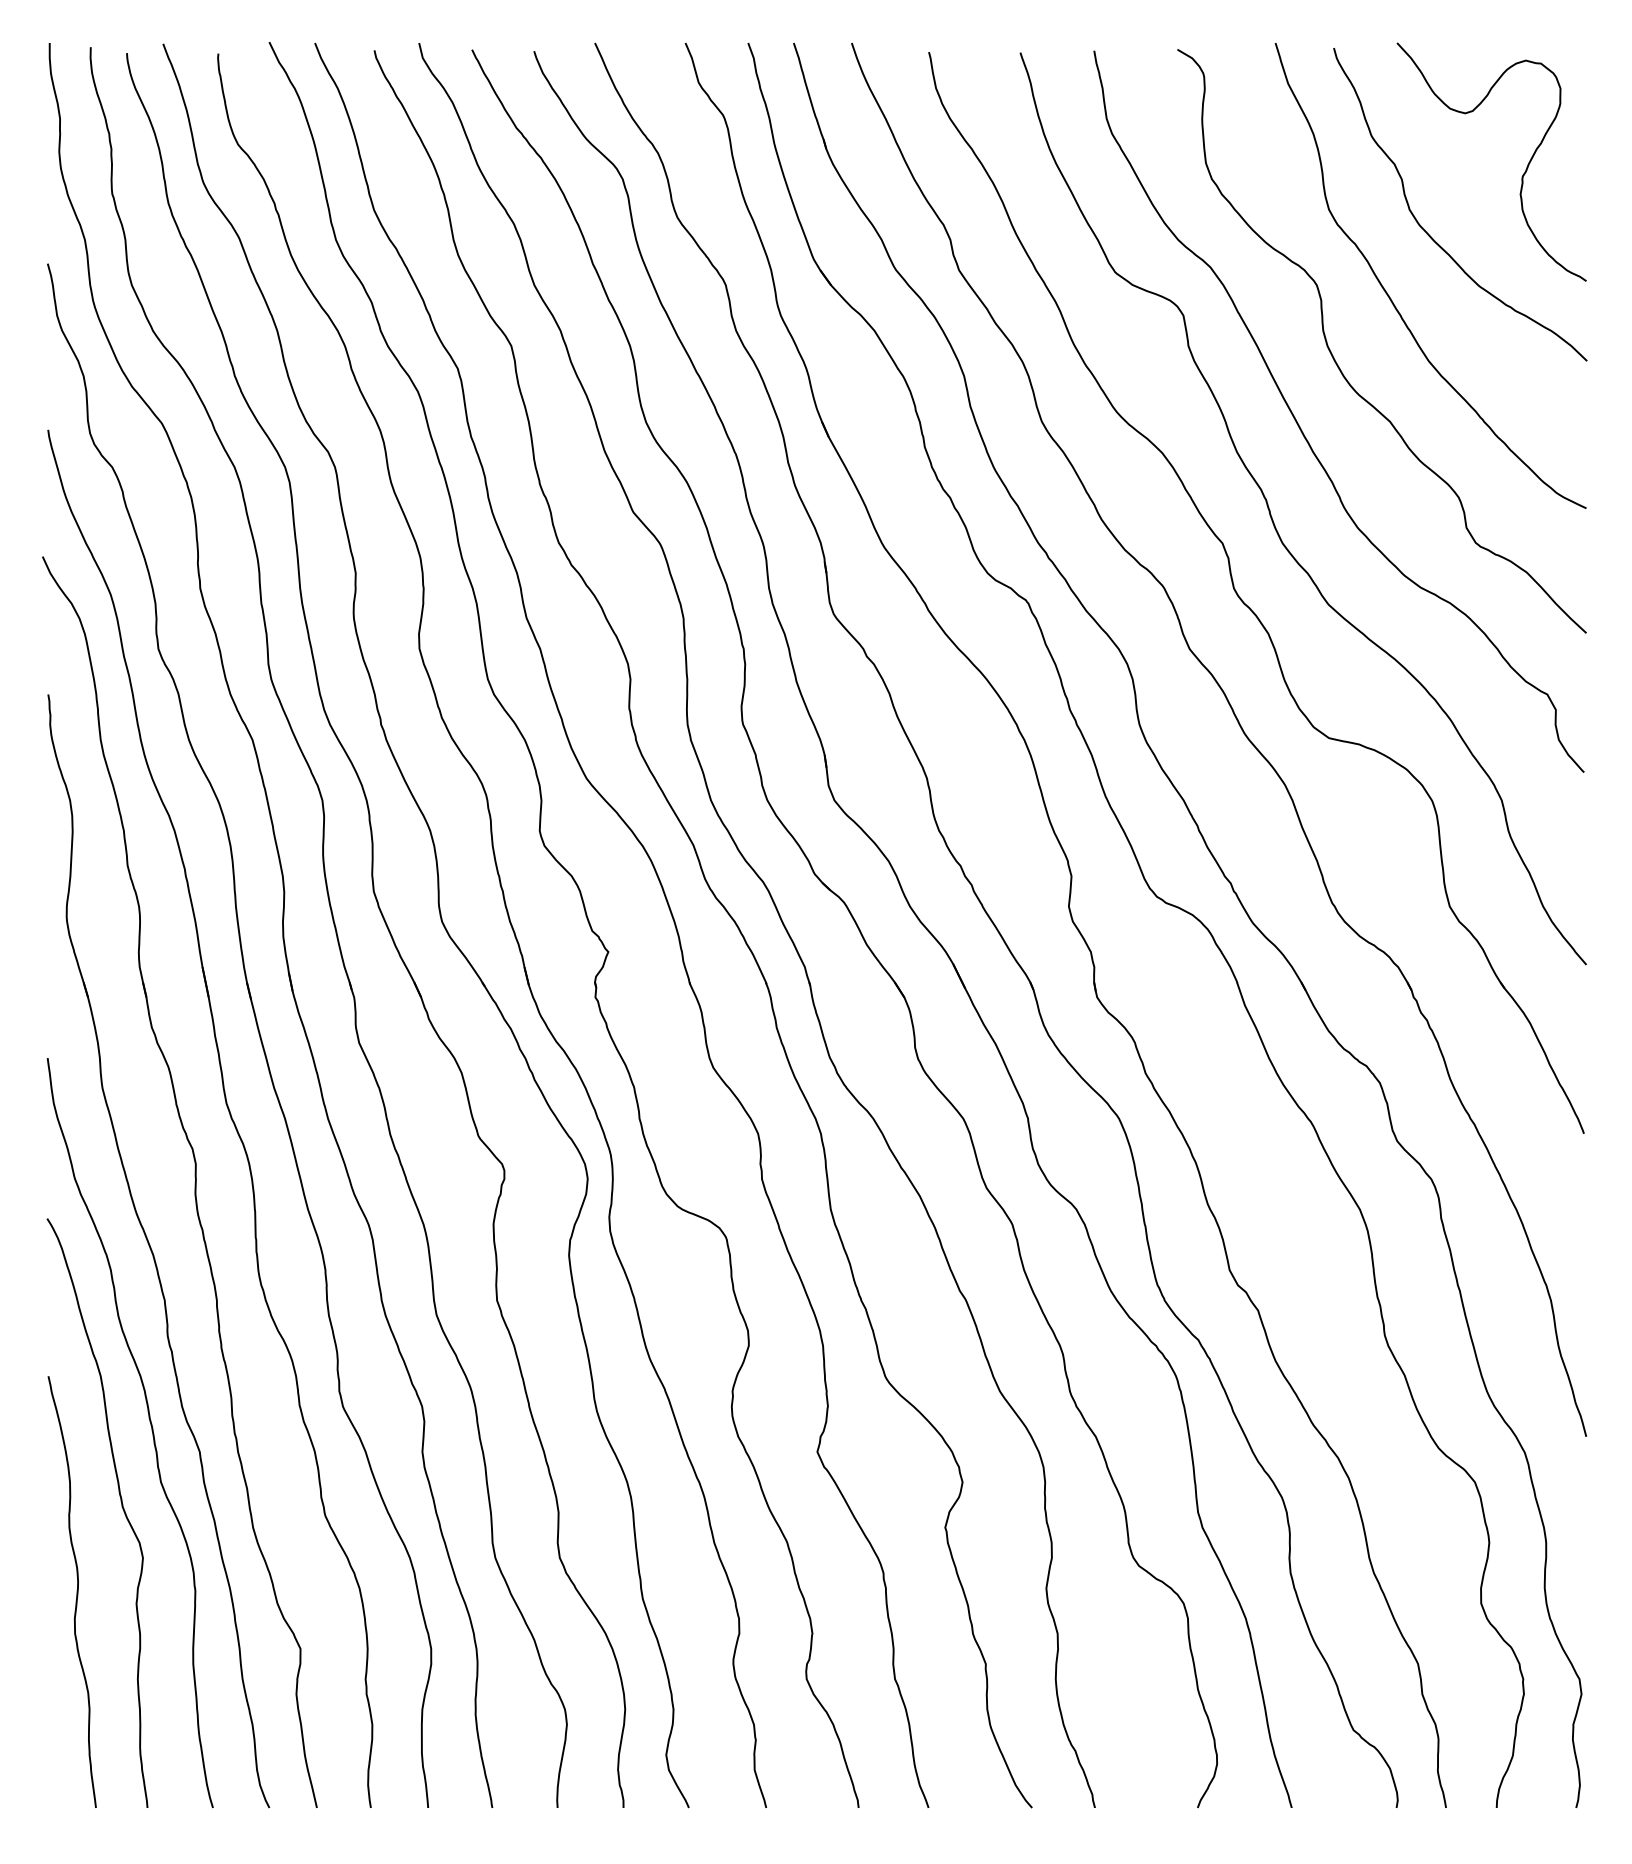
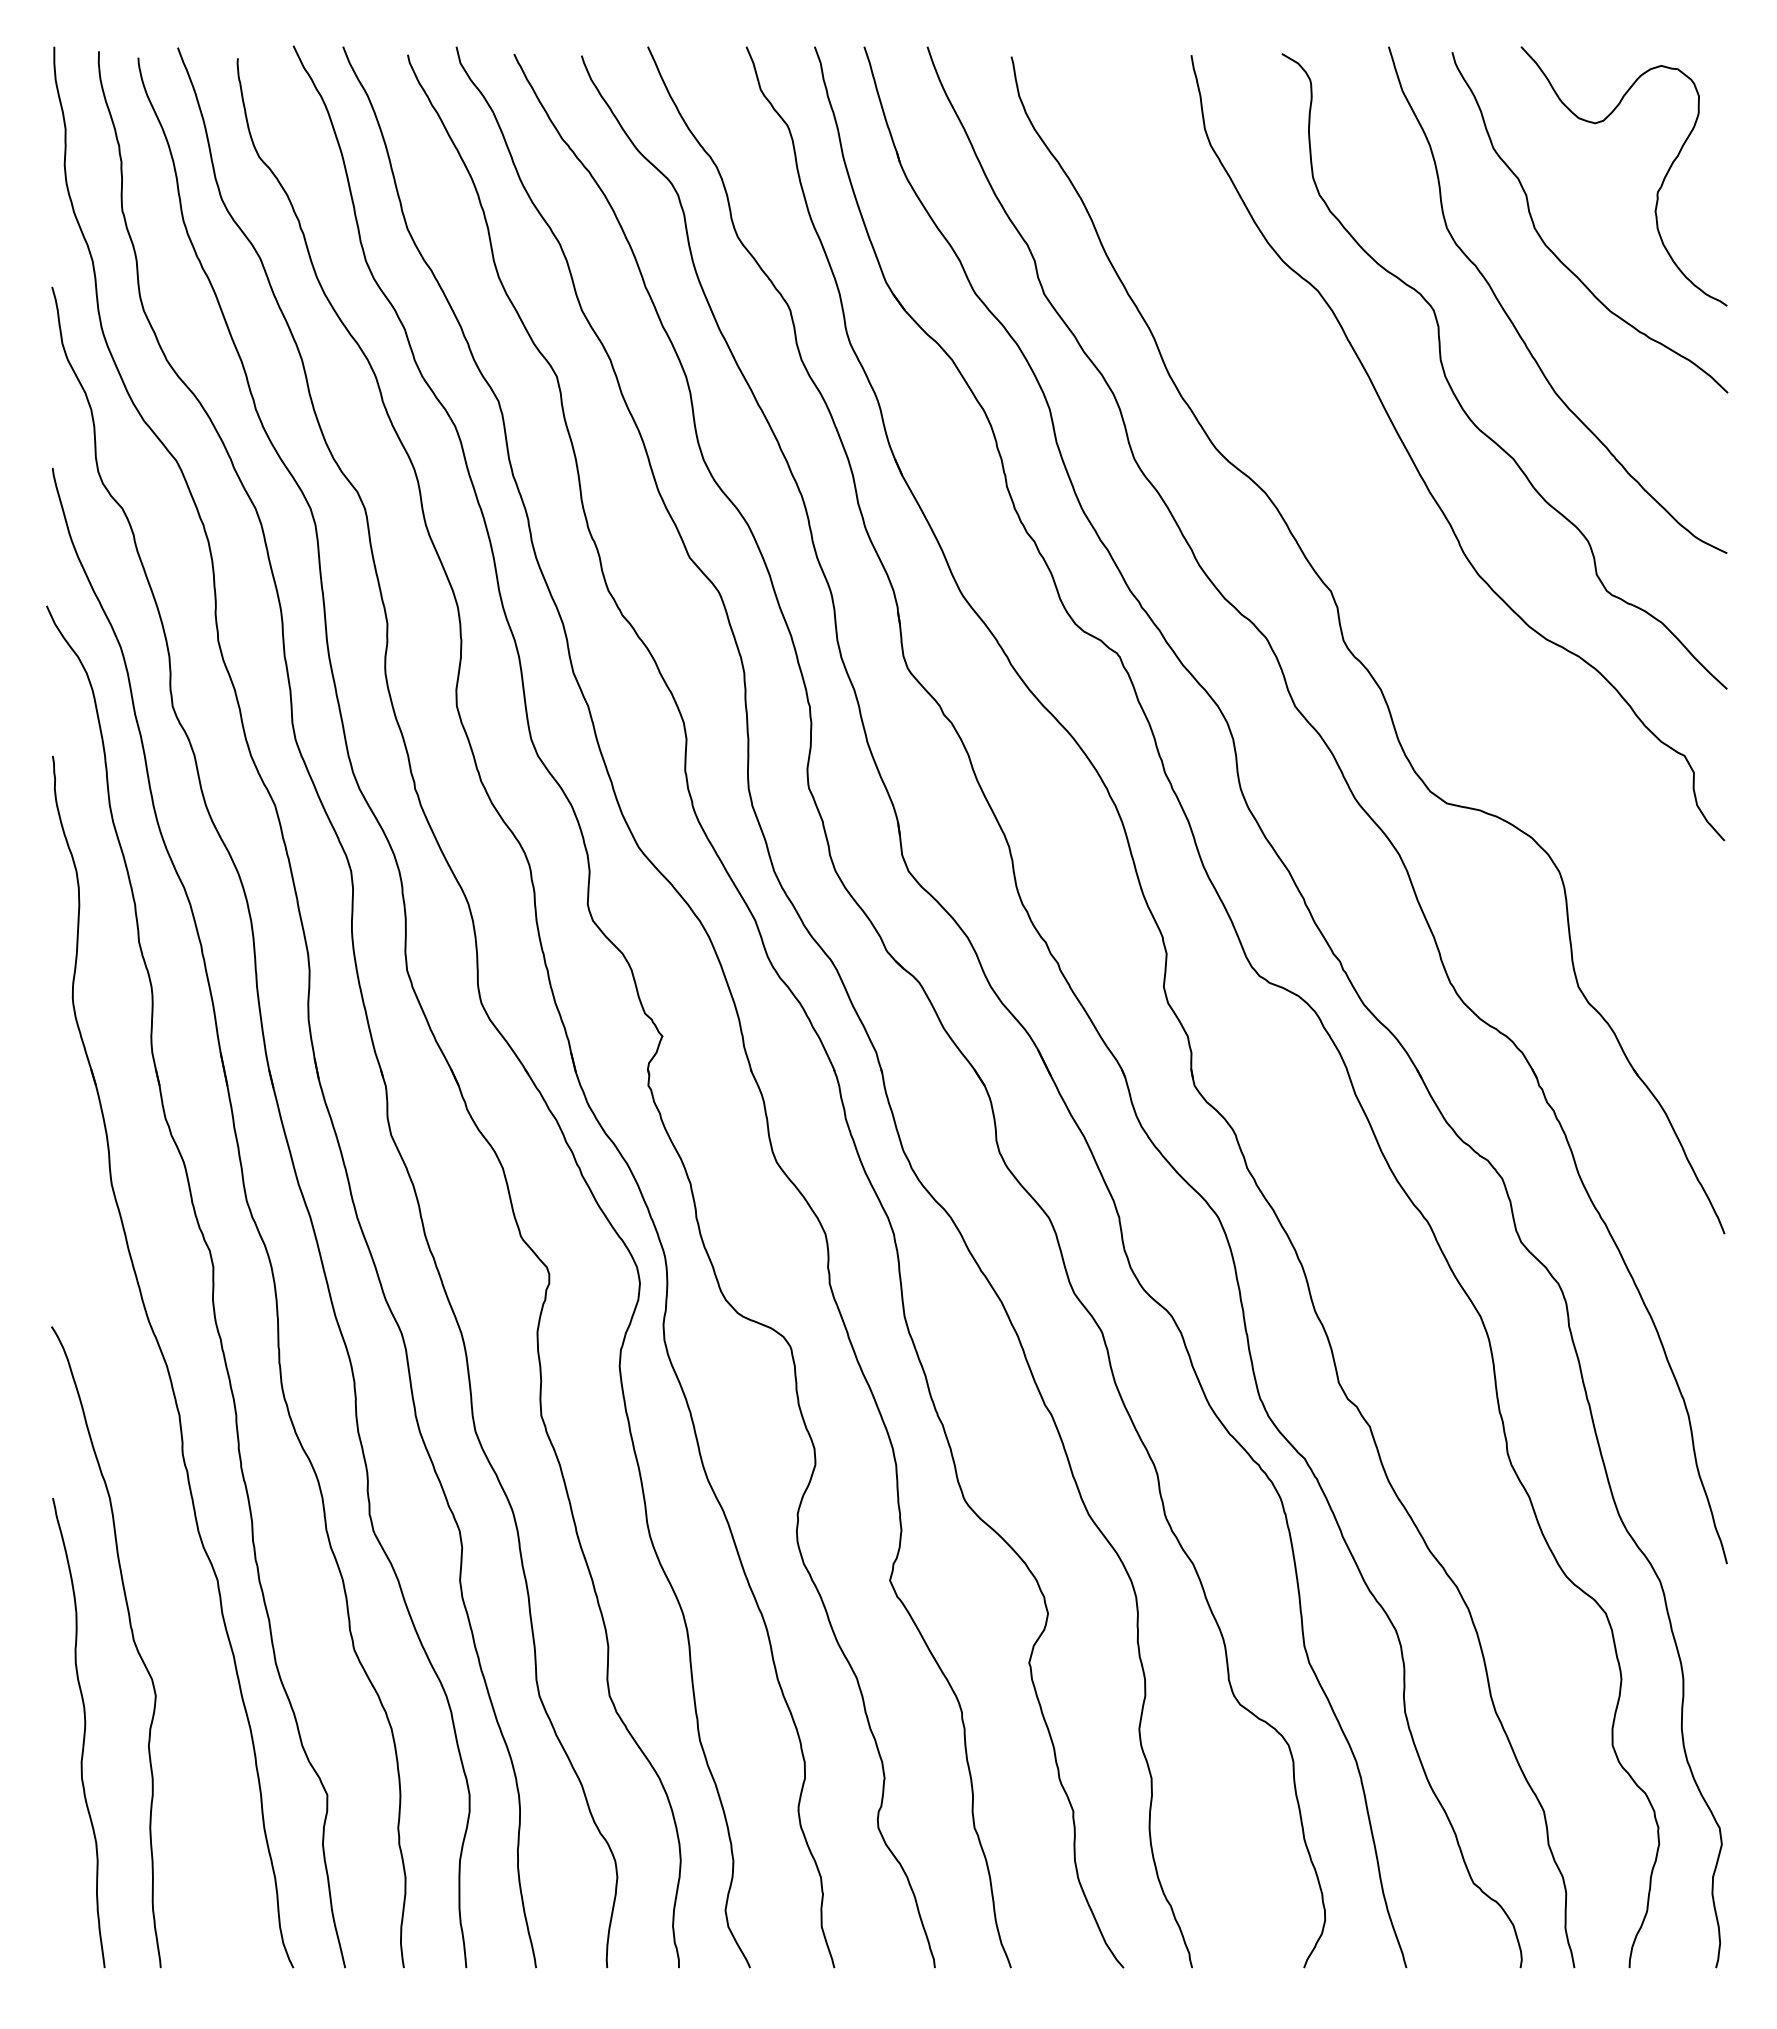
curve: (1274, 522) -> (1387, 568), removed
curve: (150, 1427) -> (164, 1553), removed

